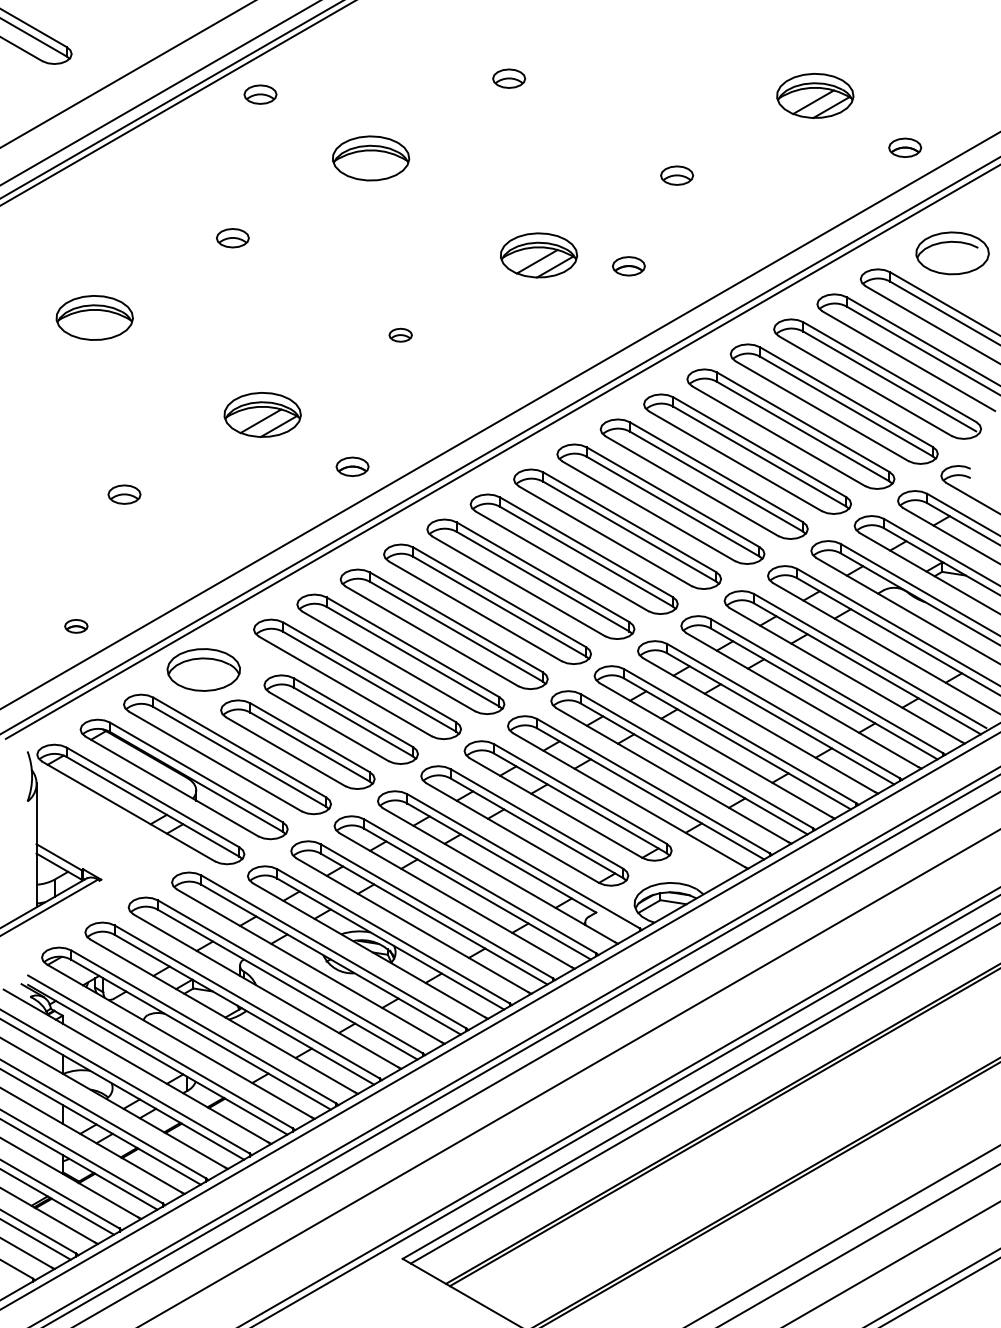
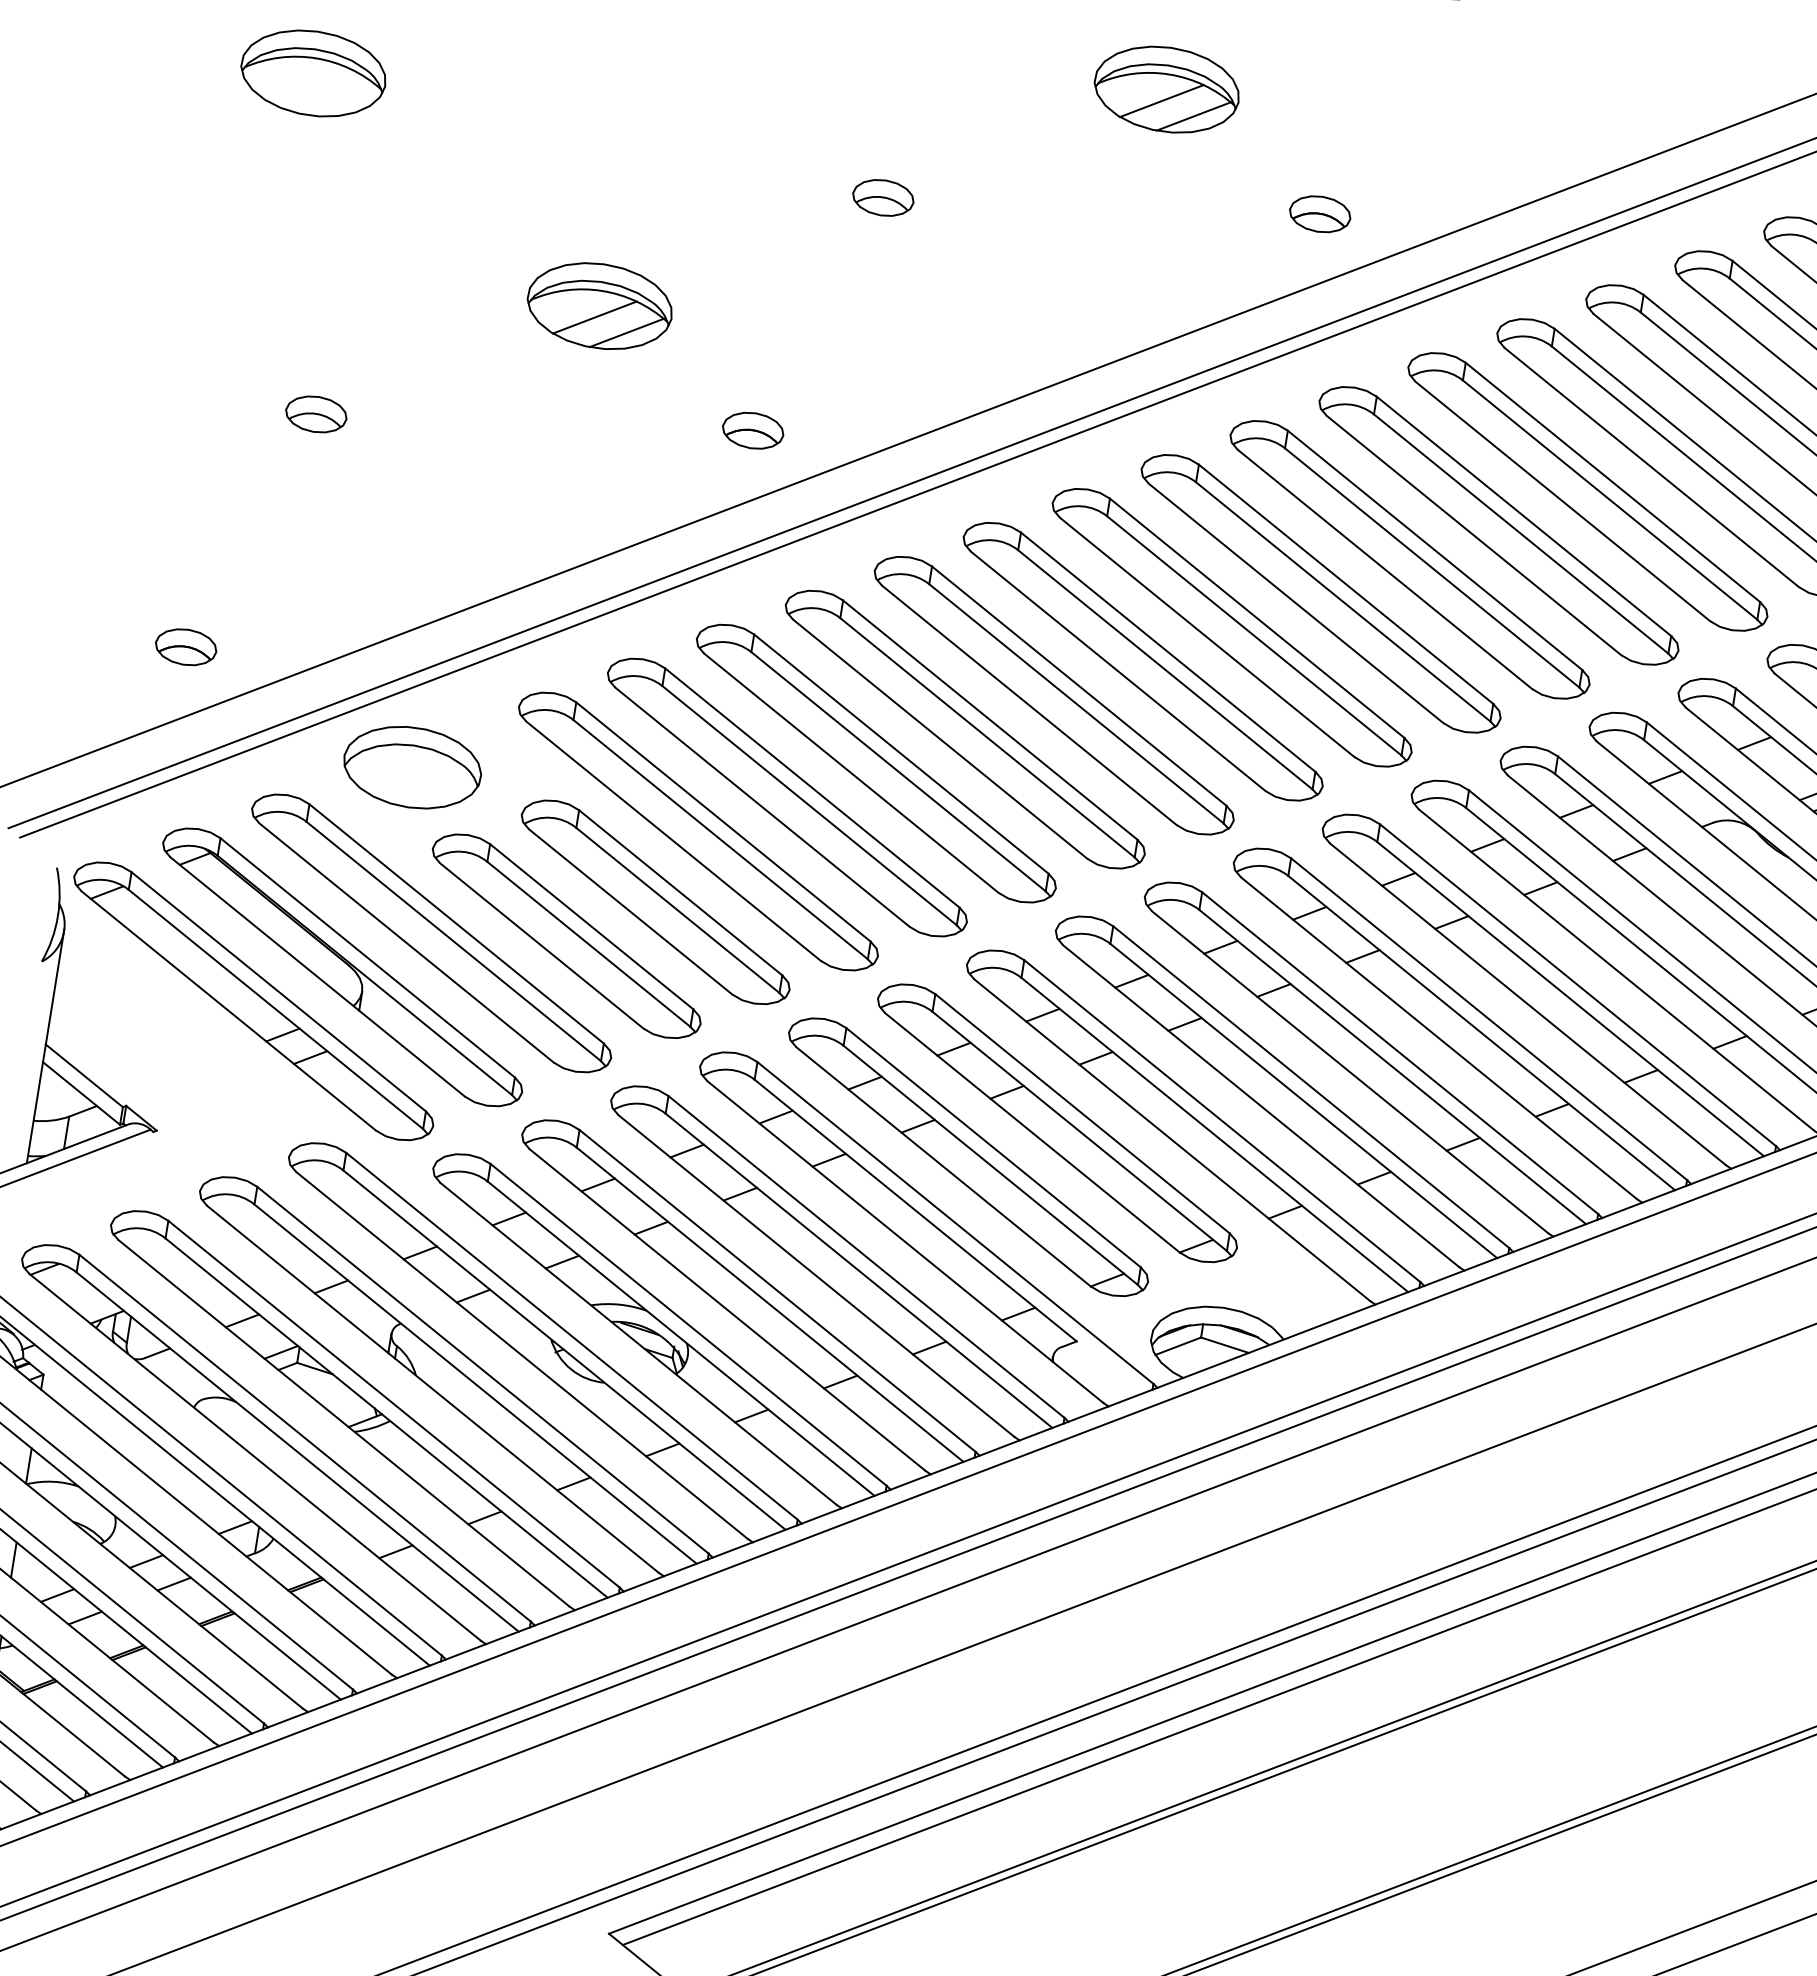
part: (628, 266) -> (1319, 214), moved
part: (400, 335) -> (882, 198), size x1.43
part: (76, 626) -> (186, 647), size x1.43

